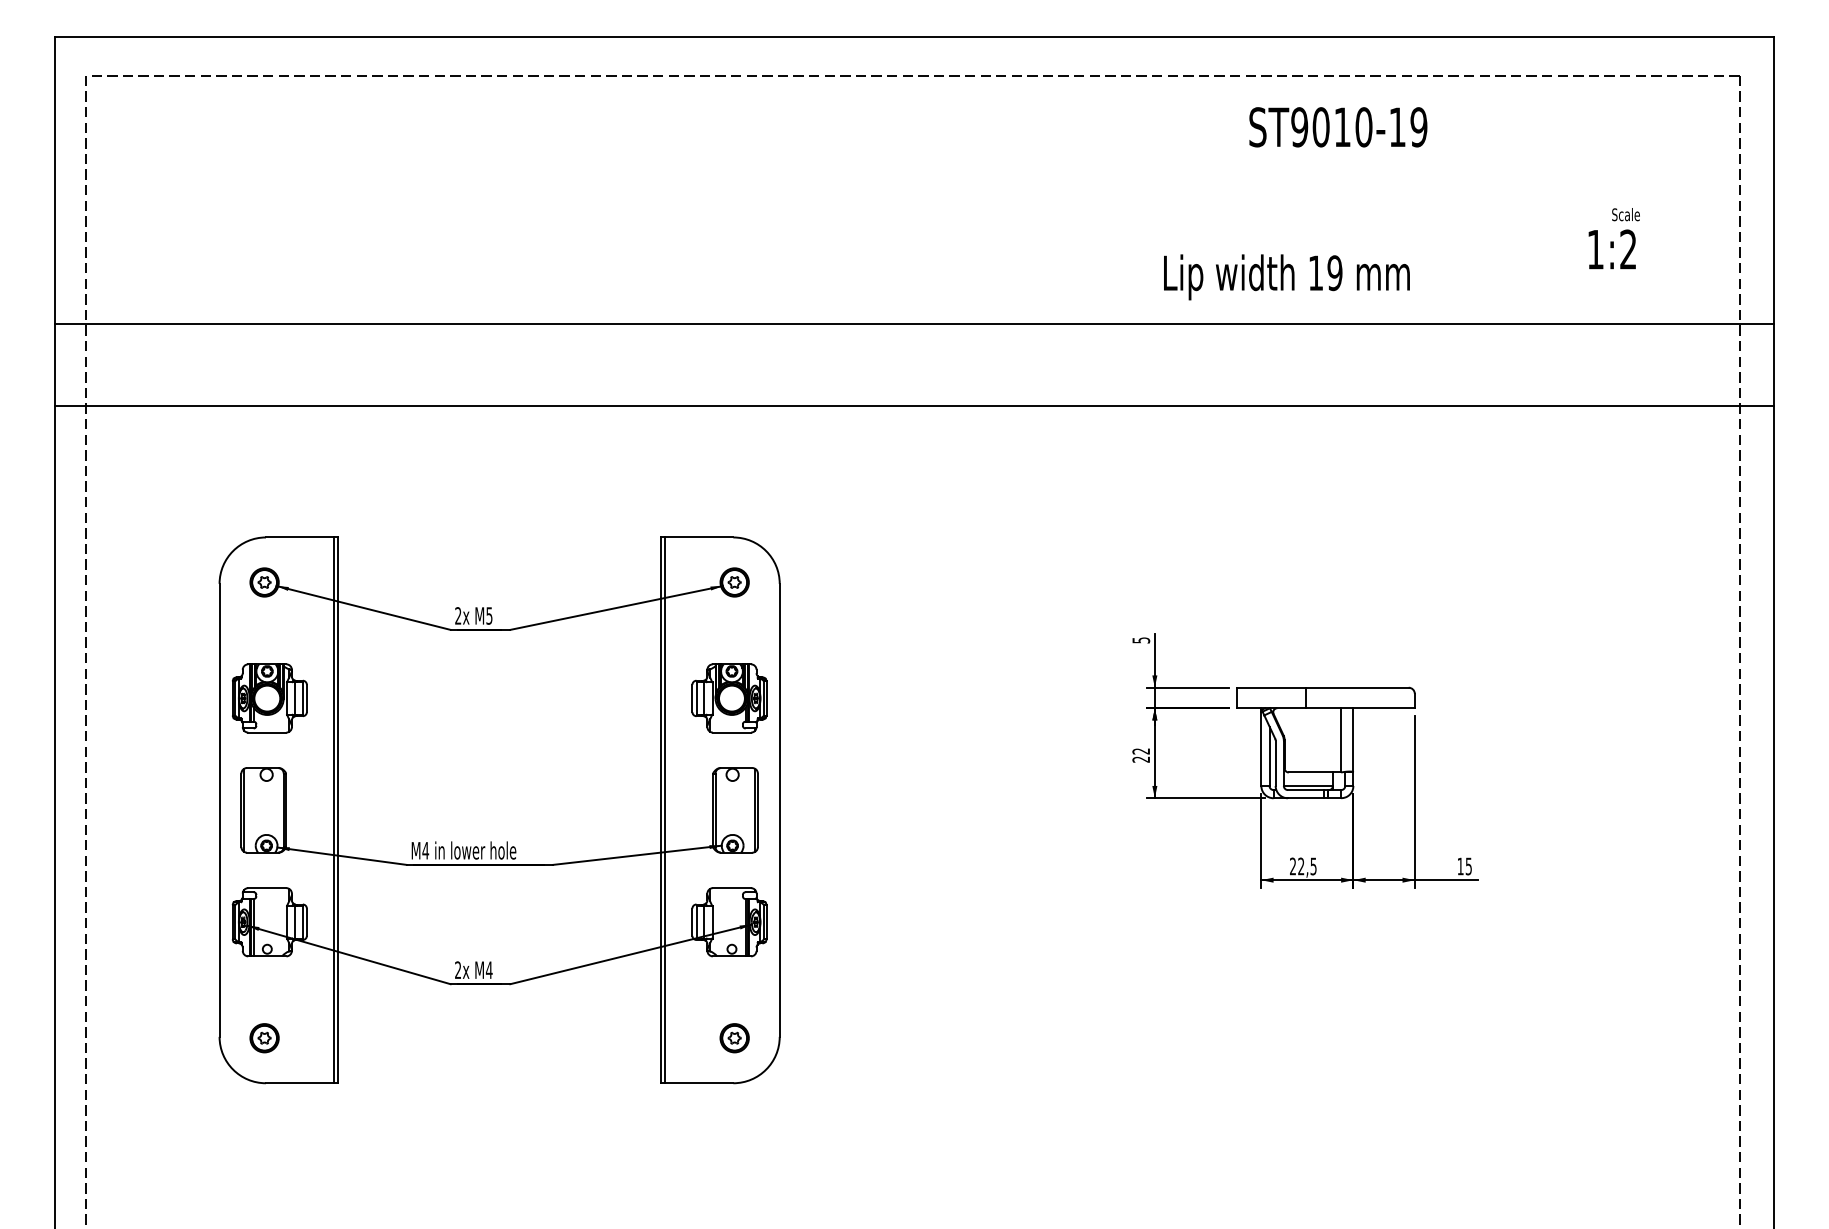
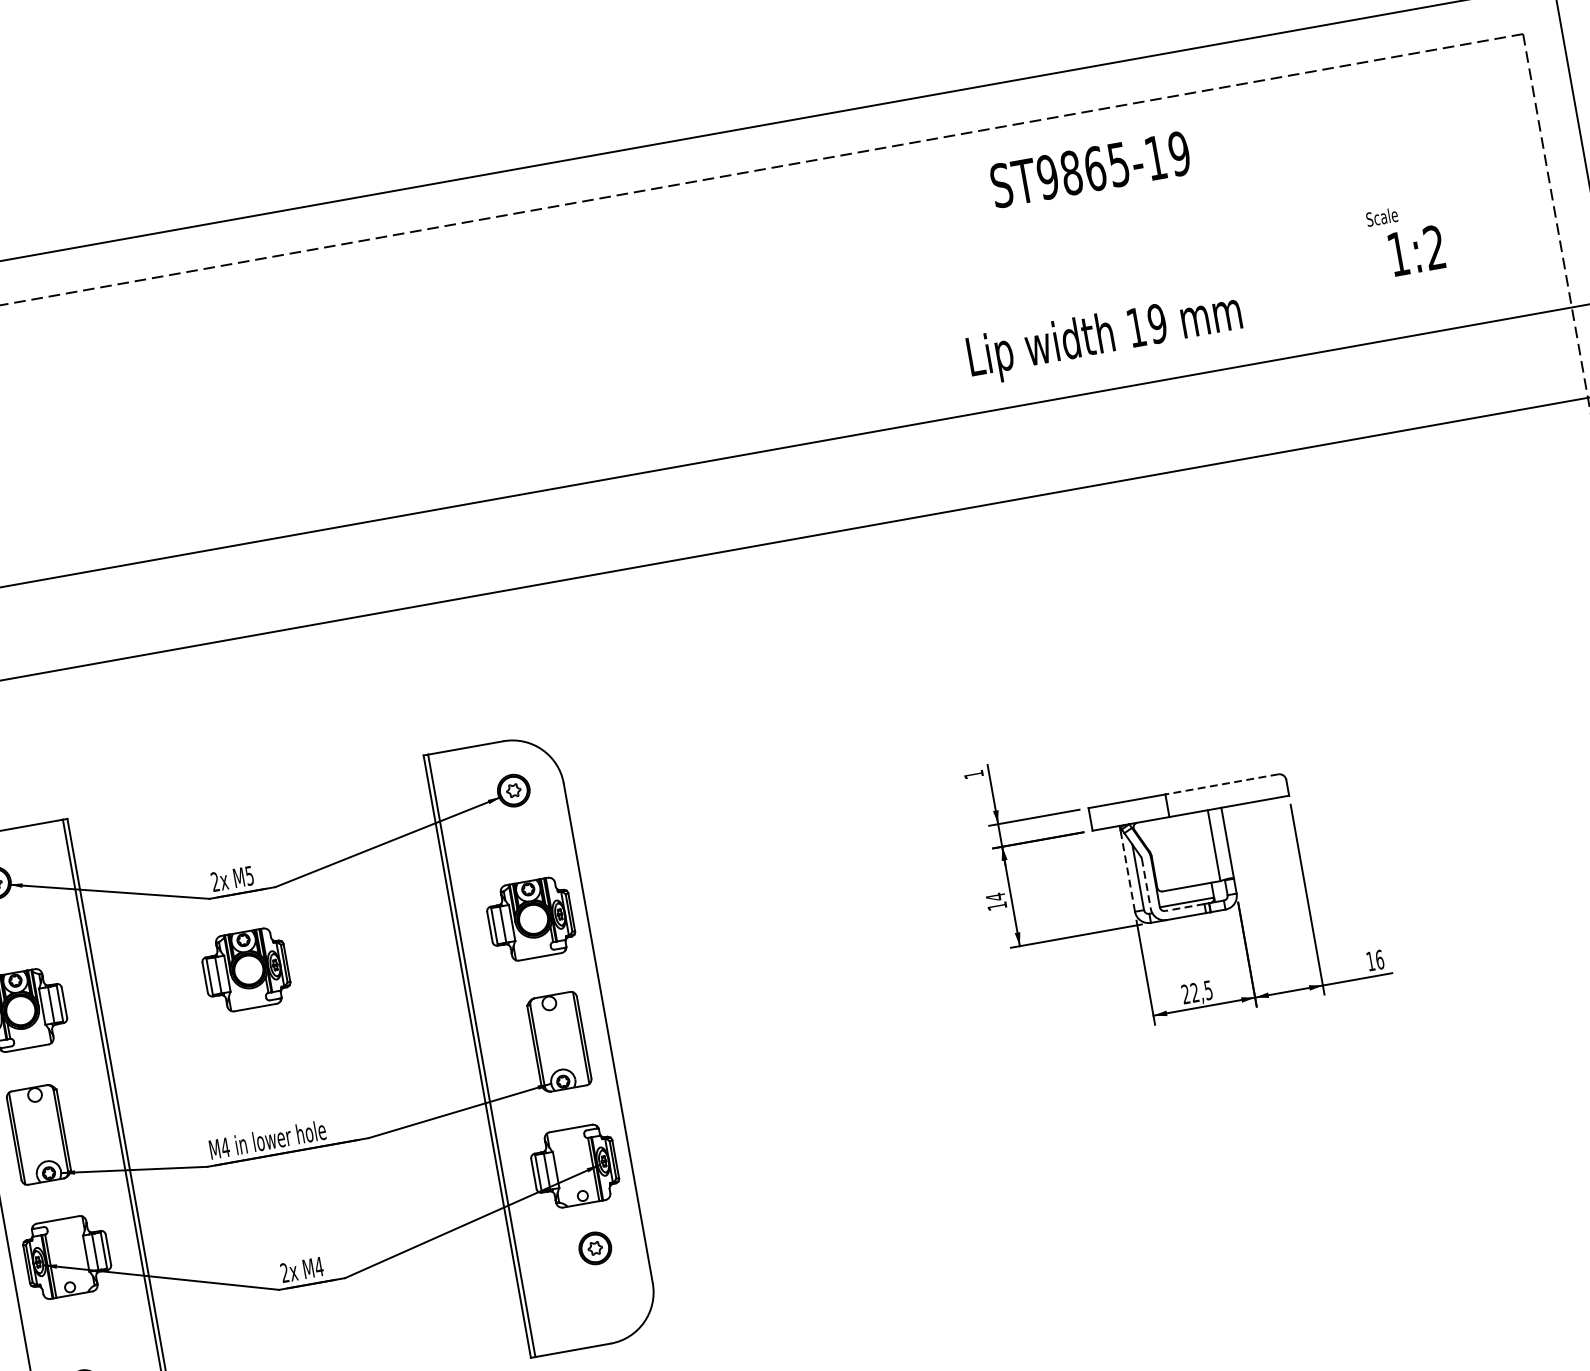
text: (1342, 127) -> (1095, 169), ST9010-19 -> ST9865-19
text: (1625, 214) -> (1381, 217), moved
text: (1286, 277) -> (1104, 338), moved
text: (1141, 640) -> (974, 774), 5 -> 1
line: (1357, 687) -> (1221, 784), solid -> dashed
part: (471, 698) -> (246, 970), added
line: (1261, 749) -> (1128, 871), solid -> dashed
text: (1140, 755) -> (995, 901), 22 -> 14
line: (1275, 763) -> (1146, 884), solid -> dashed
line: (1305, 790) -> (1184, 908), solid -> dashed
text: (1468, 866) -> (1379, 959), 15 -> 16
part: (734, 1038) -> (595, 1248), moved

